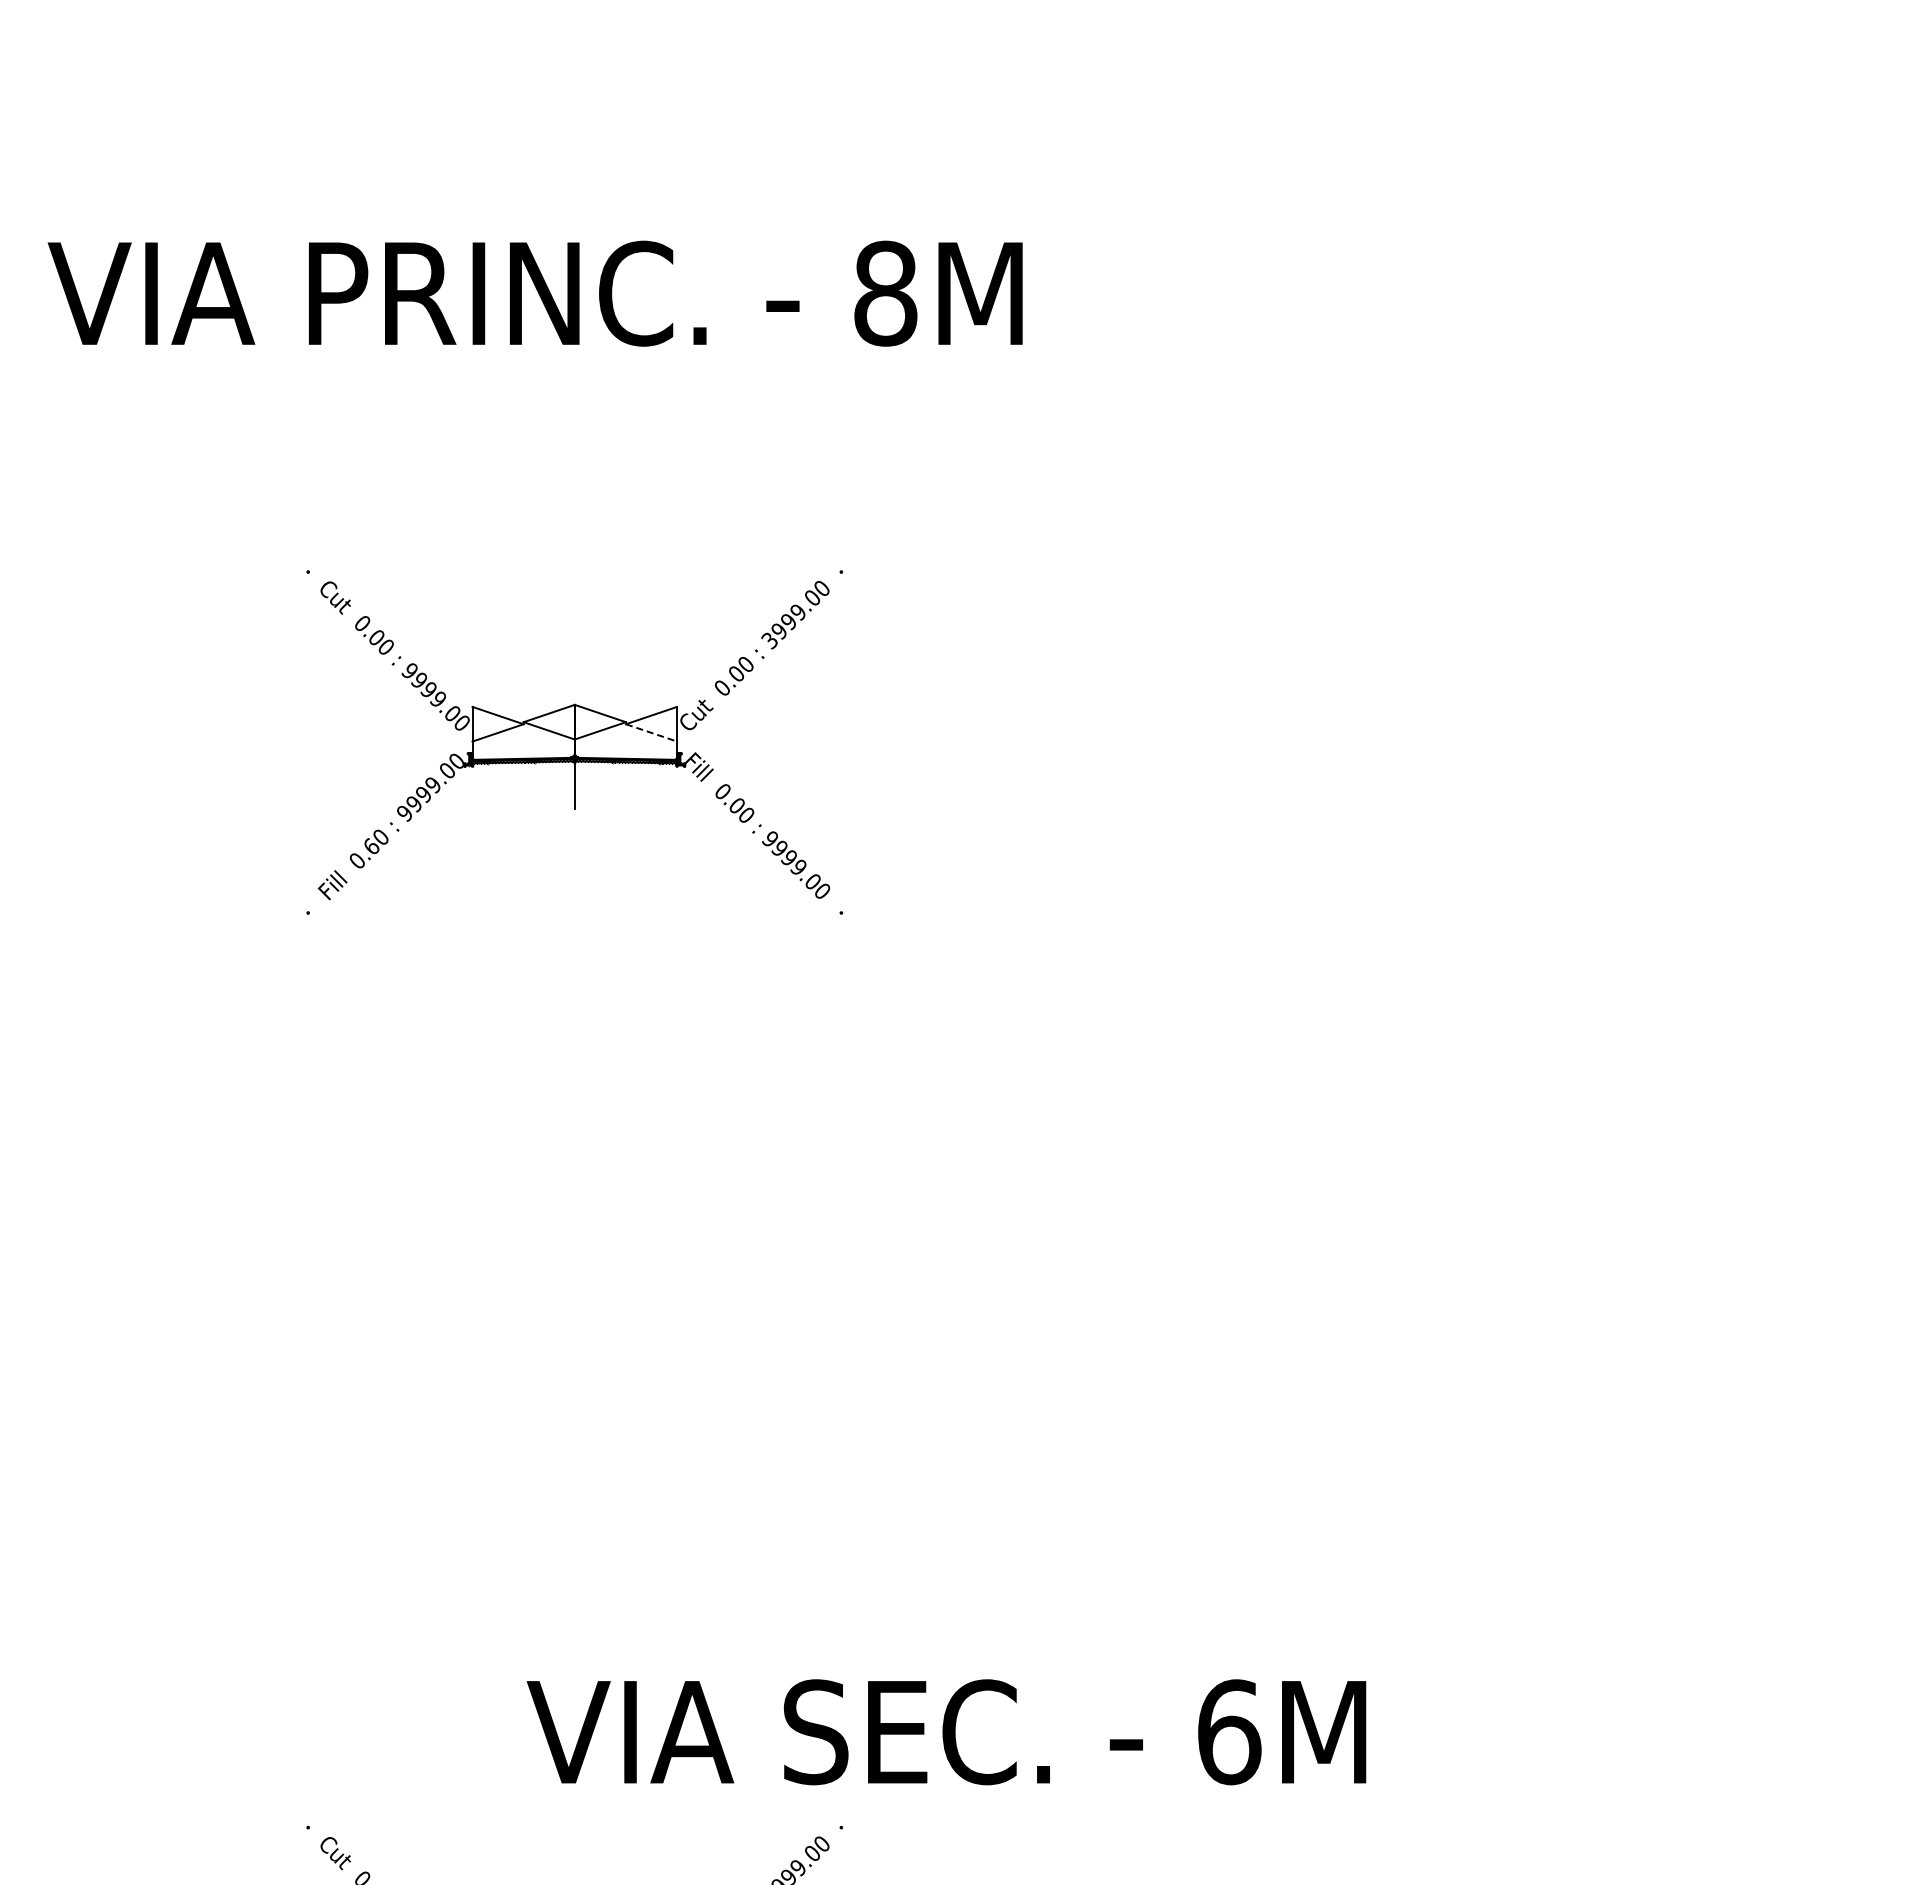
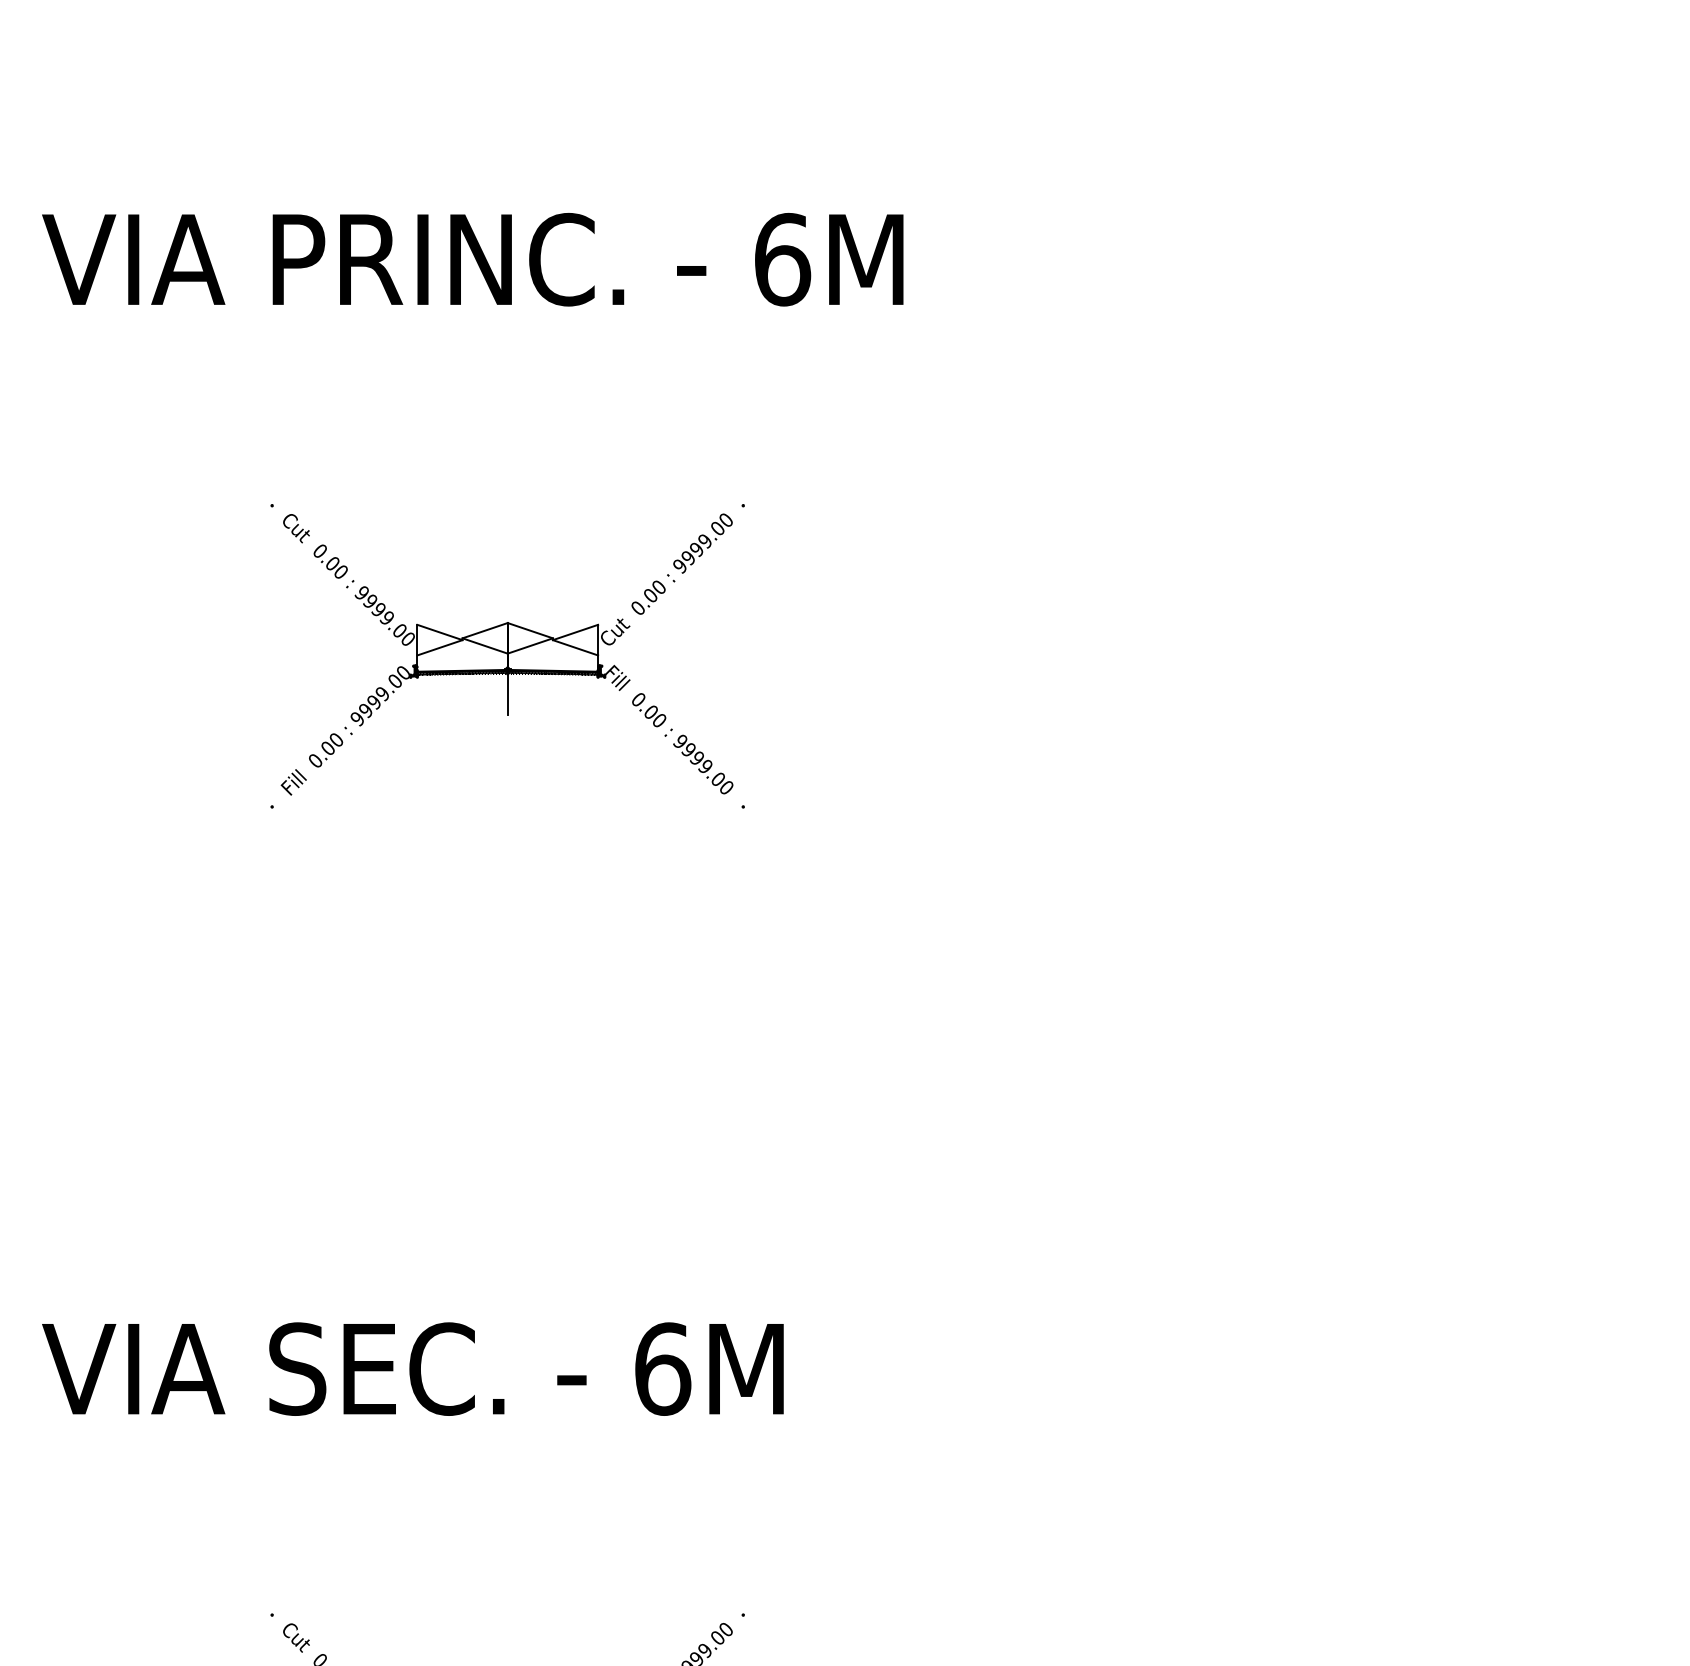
text: (886, 293) -> (783, 259), 8M -> 6M
text: (769, 640) -> (679, 566), 3999.00 -> 9999.00
line: (651, 732) -> (575, 647), dashed -> solid
text: (371, 846) -> (328, 748), 0.60 -> 0.00
text: (946, 1732) -> (412, 1369), moved

